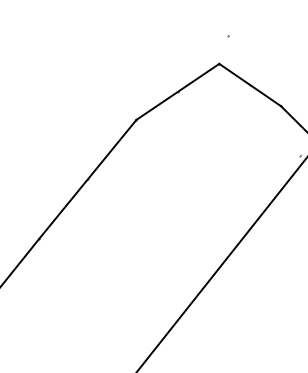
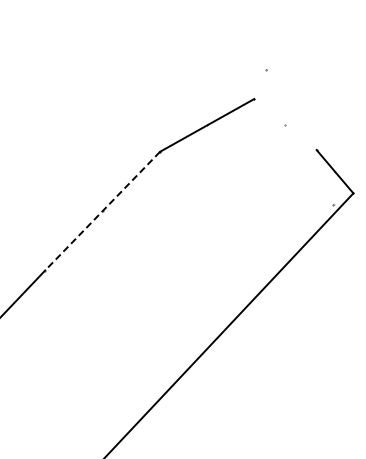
line: (250, 84) -> (285, 124), removed
line: (87, 179) -> (102, 211), solid -> dashed

